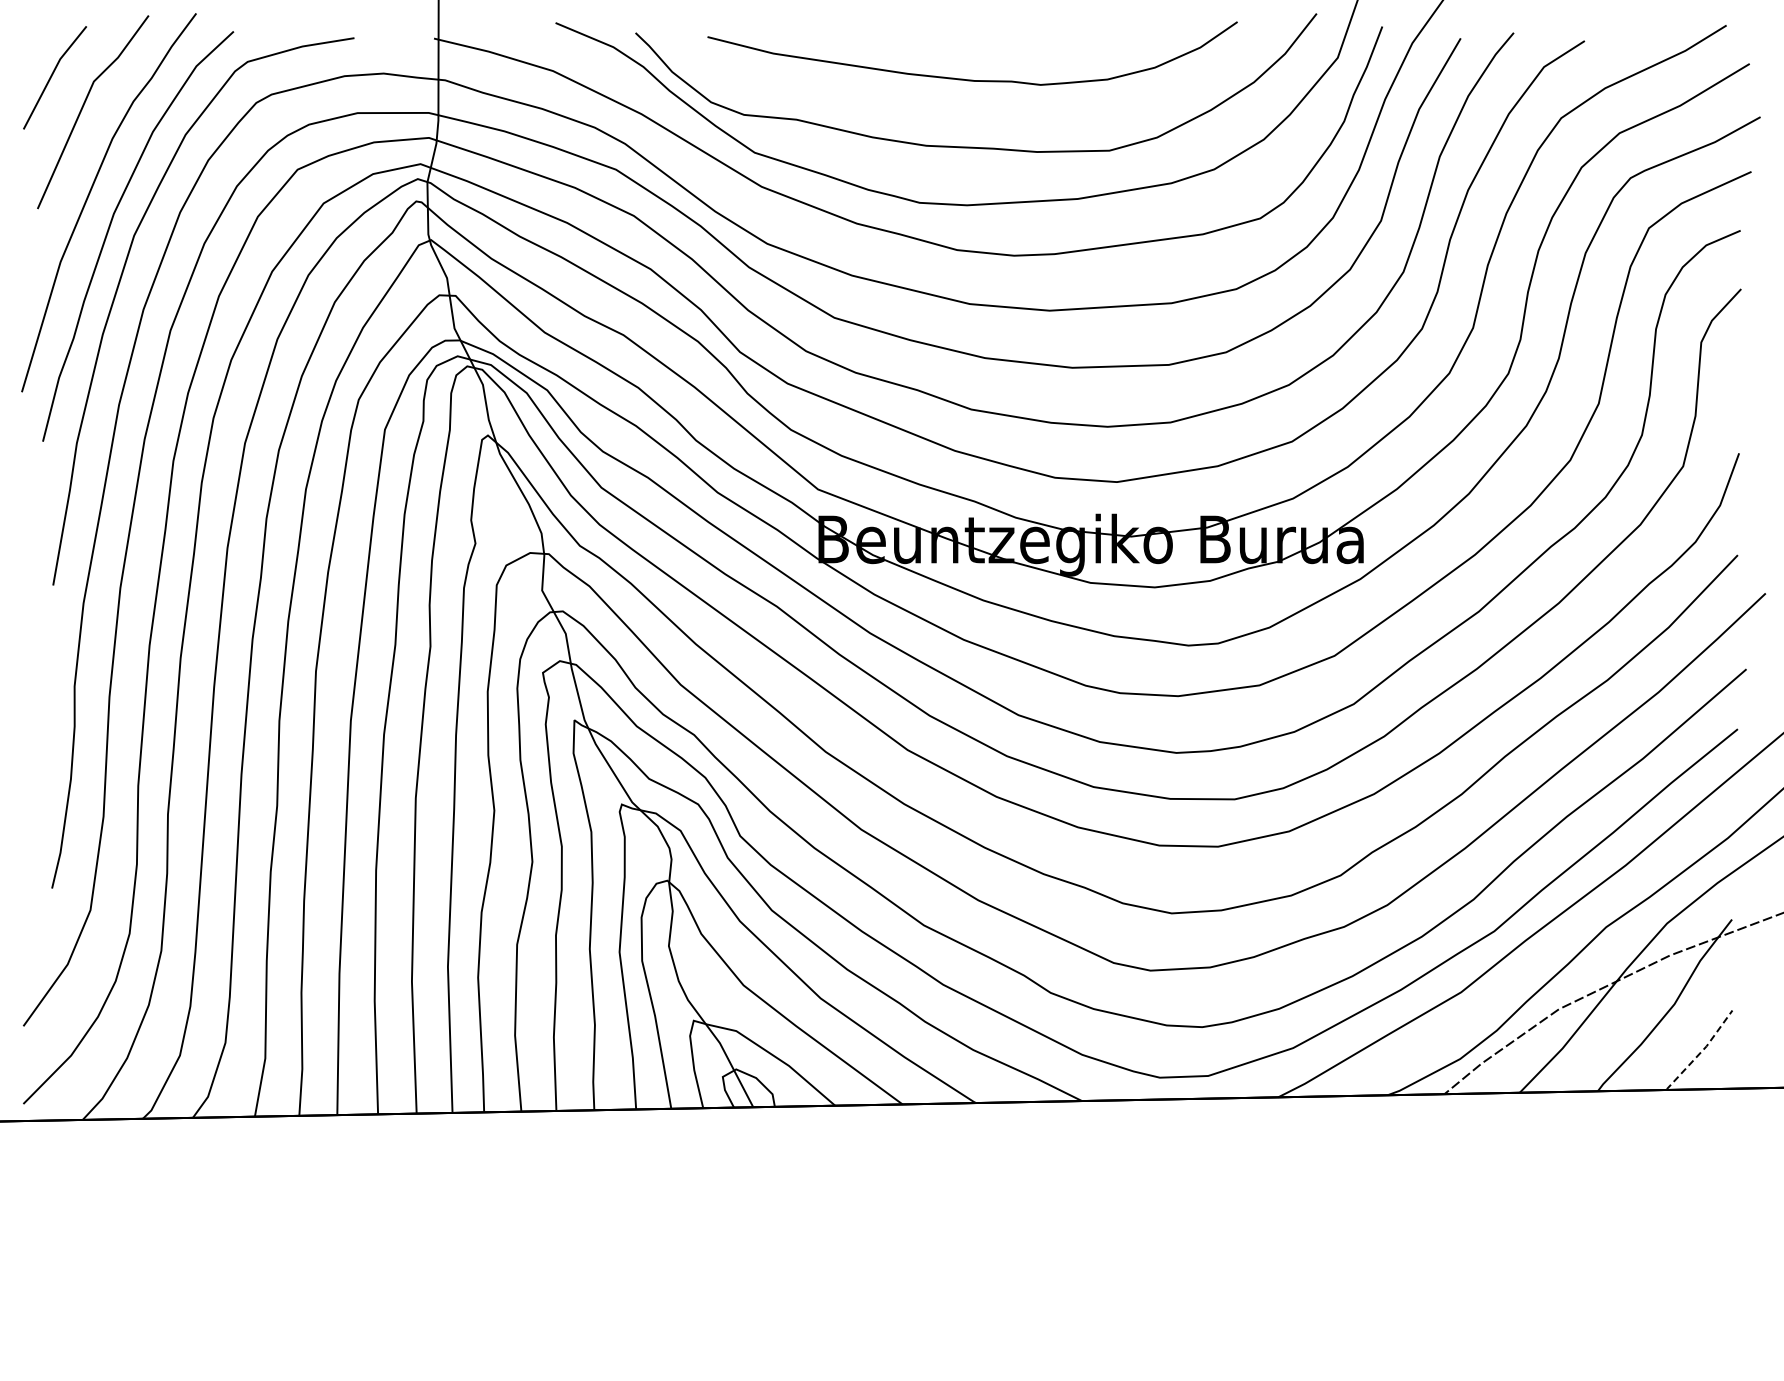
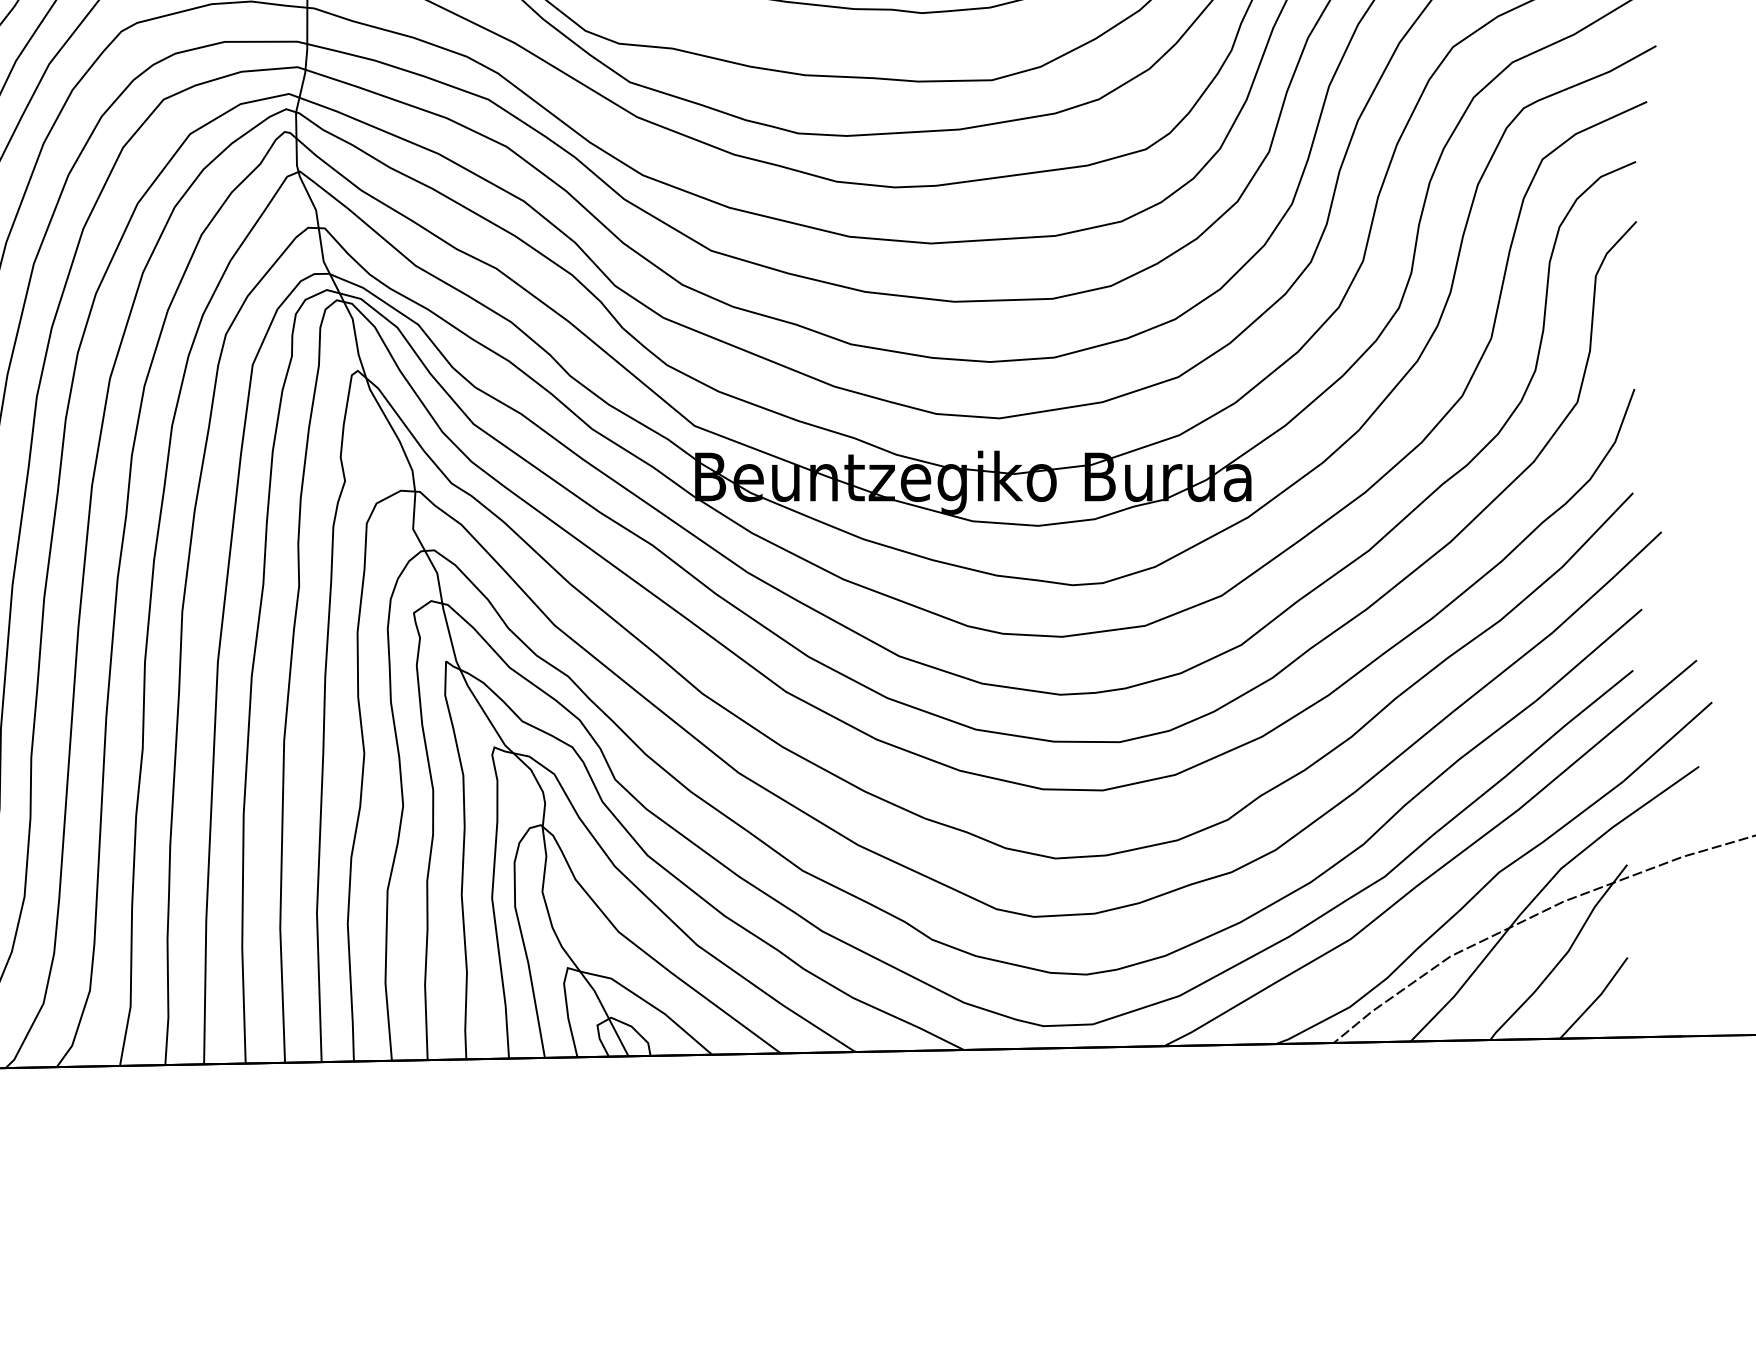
line: (1701, 1051) -> (1596, 999), dashed -> solid

